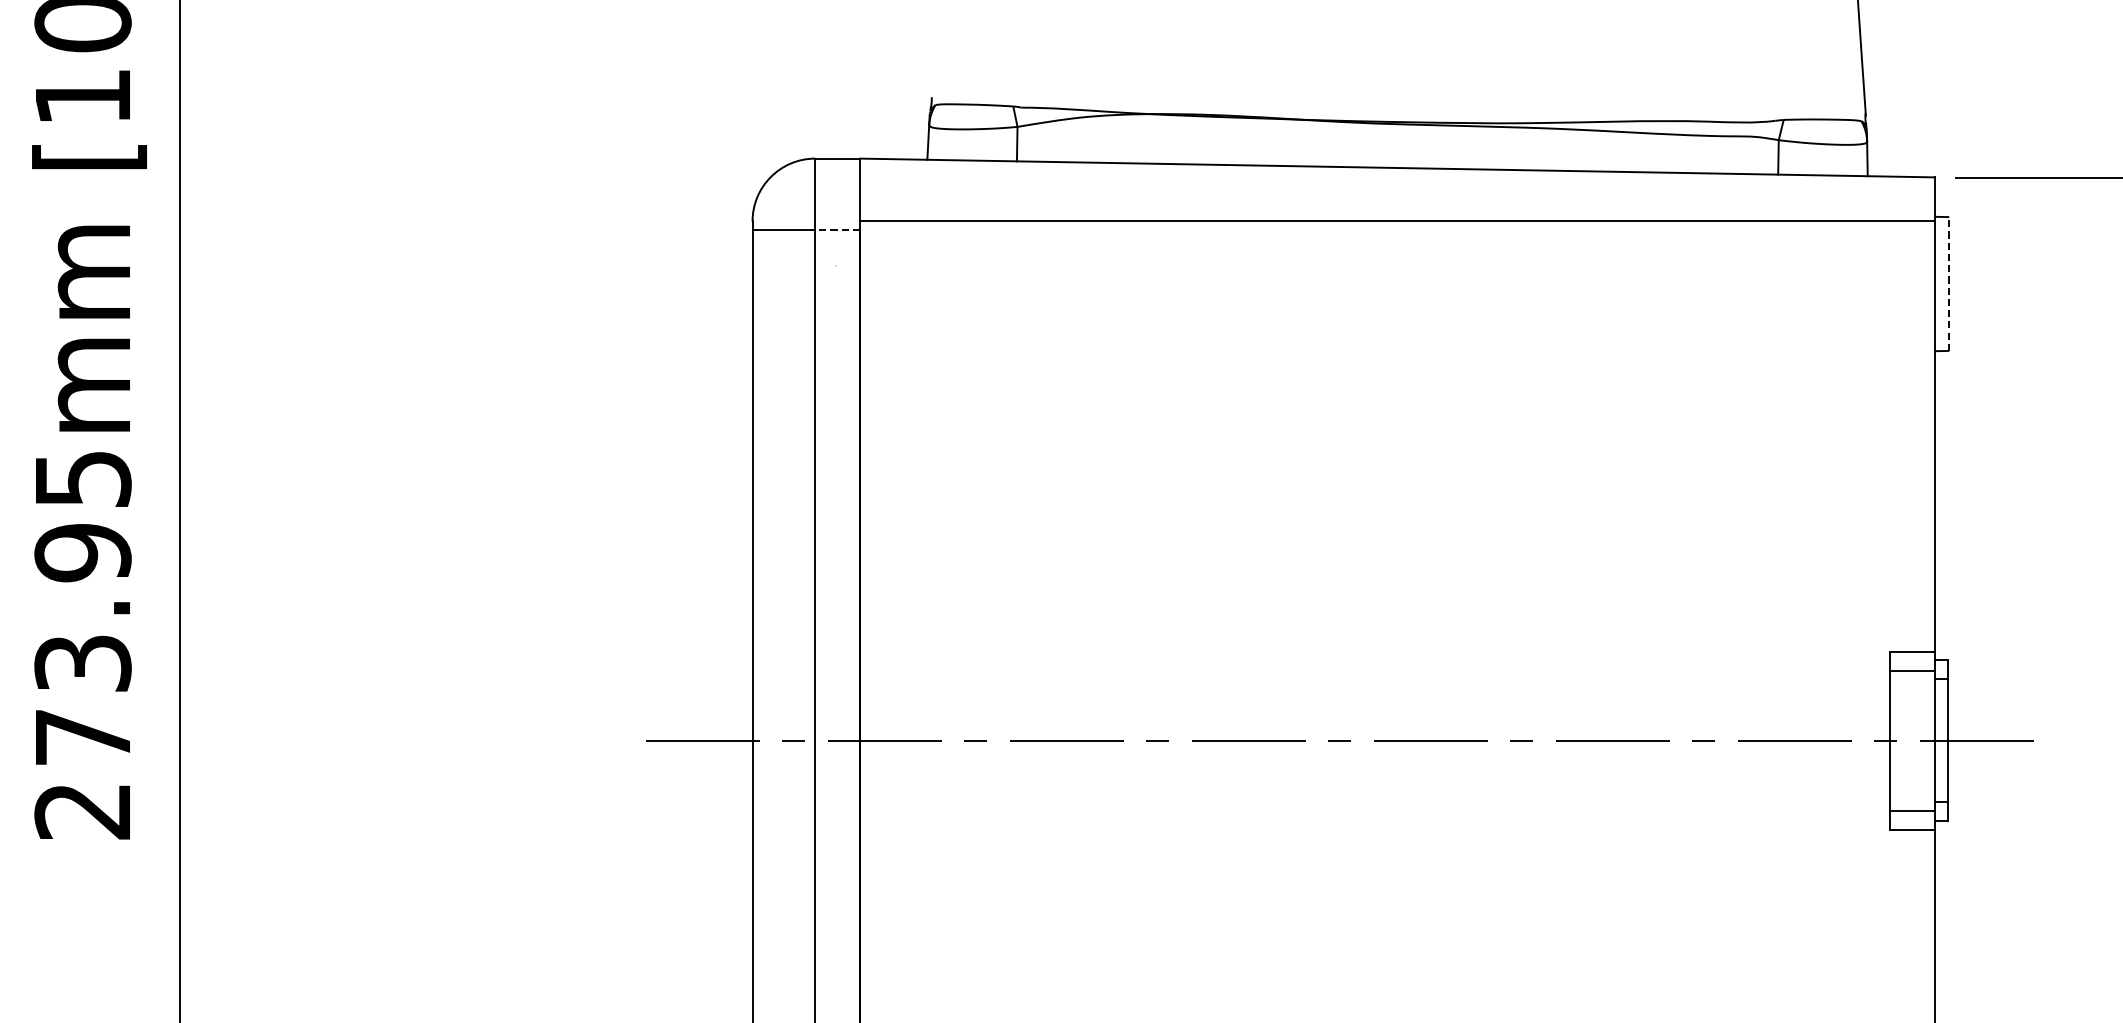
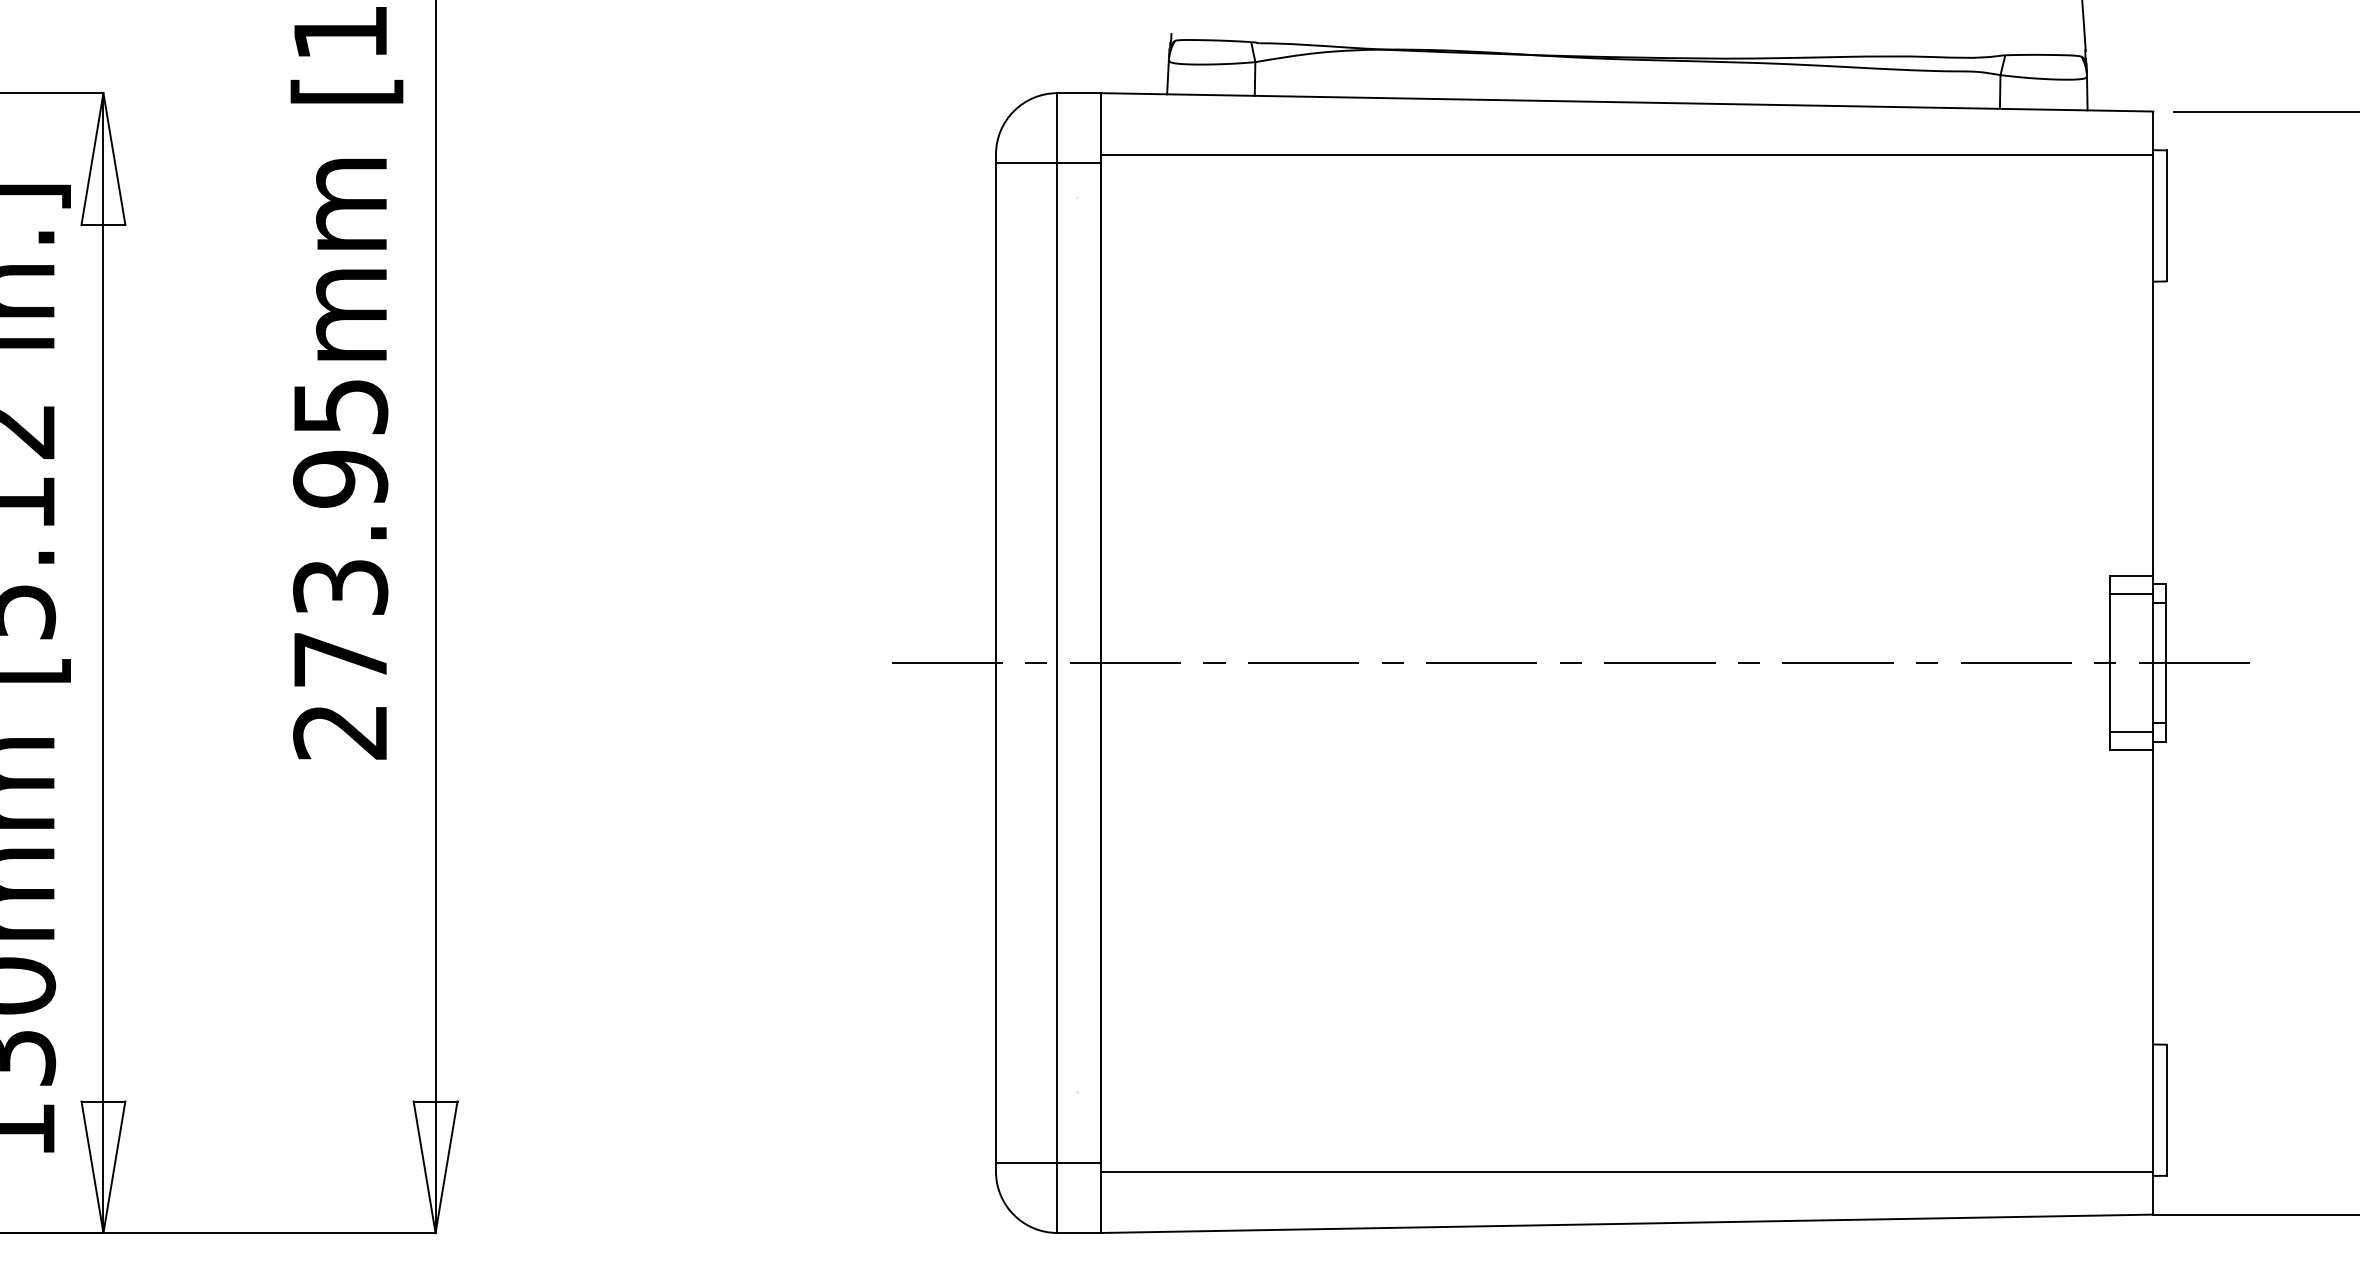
line: (837, 230) -> (1079, 163), dashed -> solid
line: (1949, 283) -> (2167, 215), dashed -> solid

